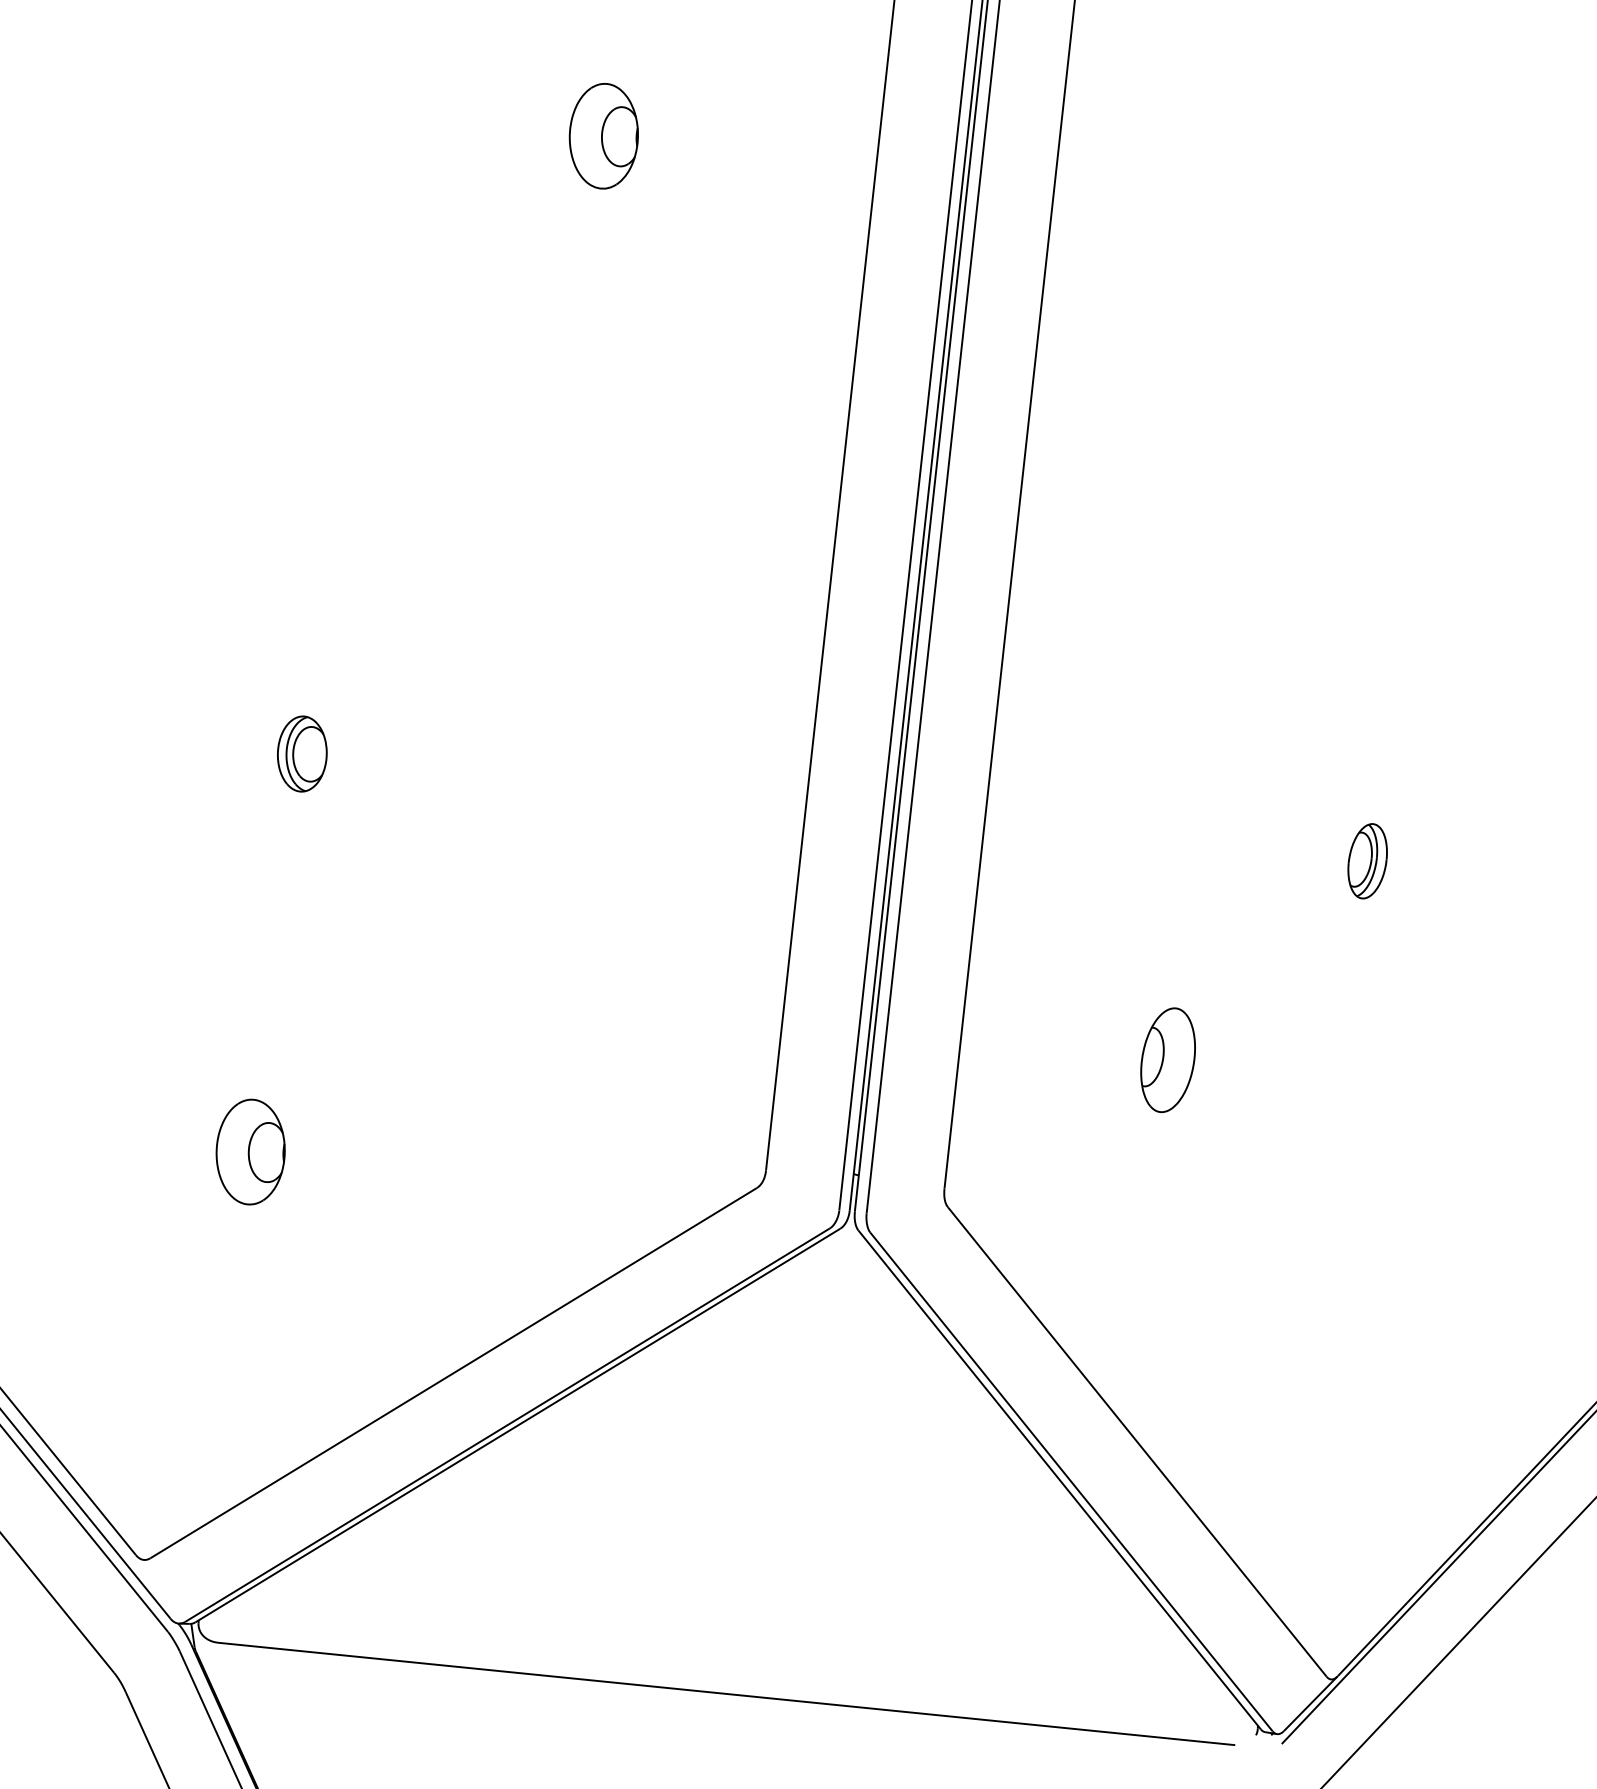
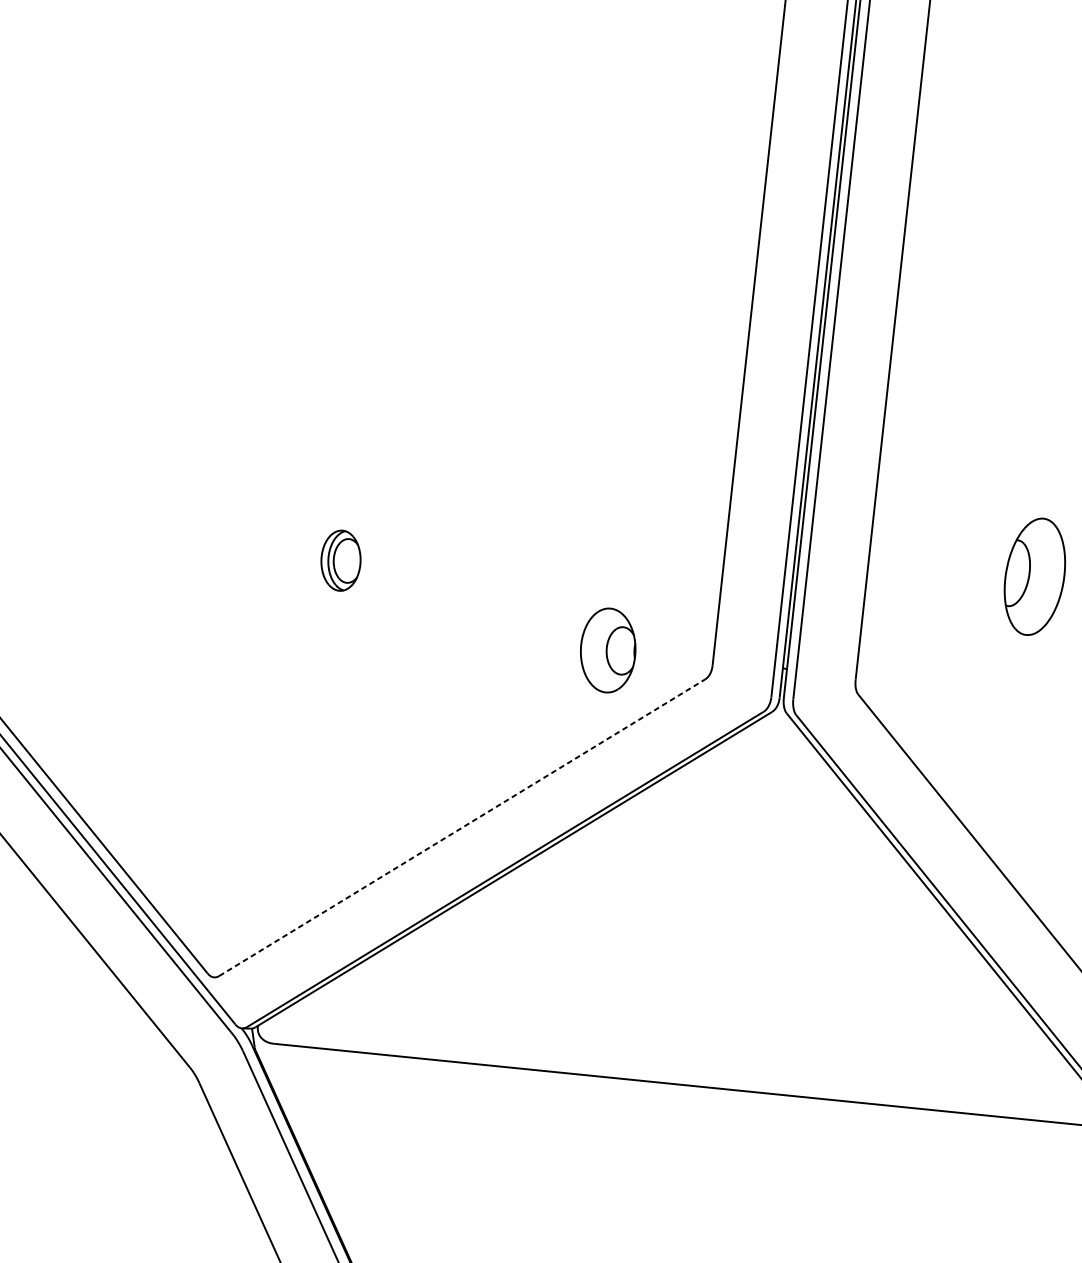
part: (302, 753) -> (341, 560), moved
part: (1167, 1060) -> (1034, 577), size x1.4
part: (250, 1151) -> (608, 650), moved
line: (453, 1372) -> (462, 827), solid -> dashed

